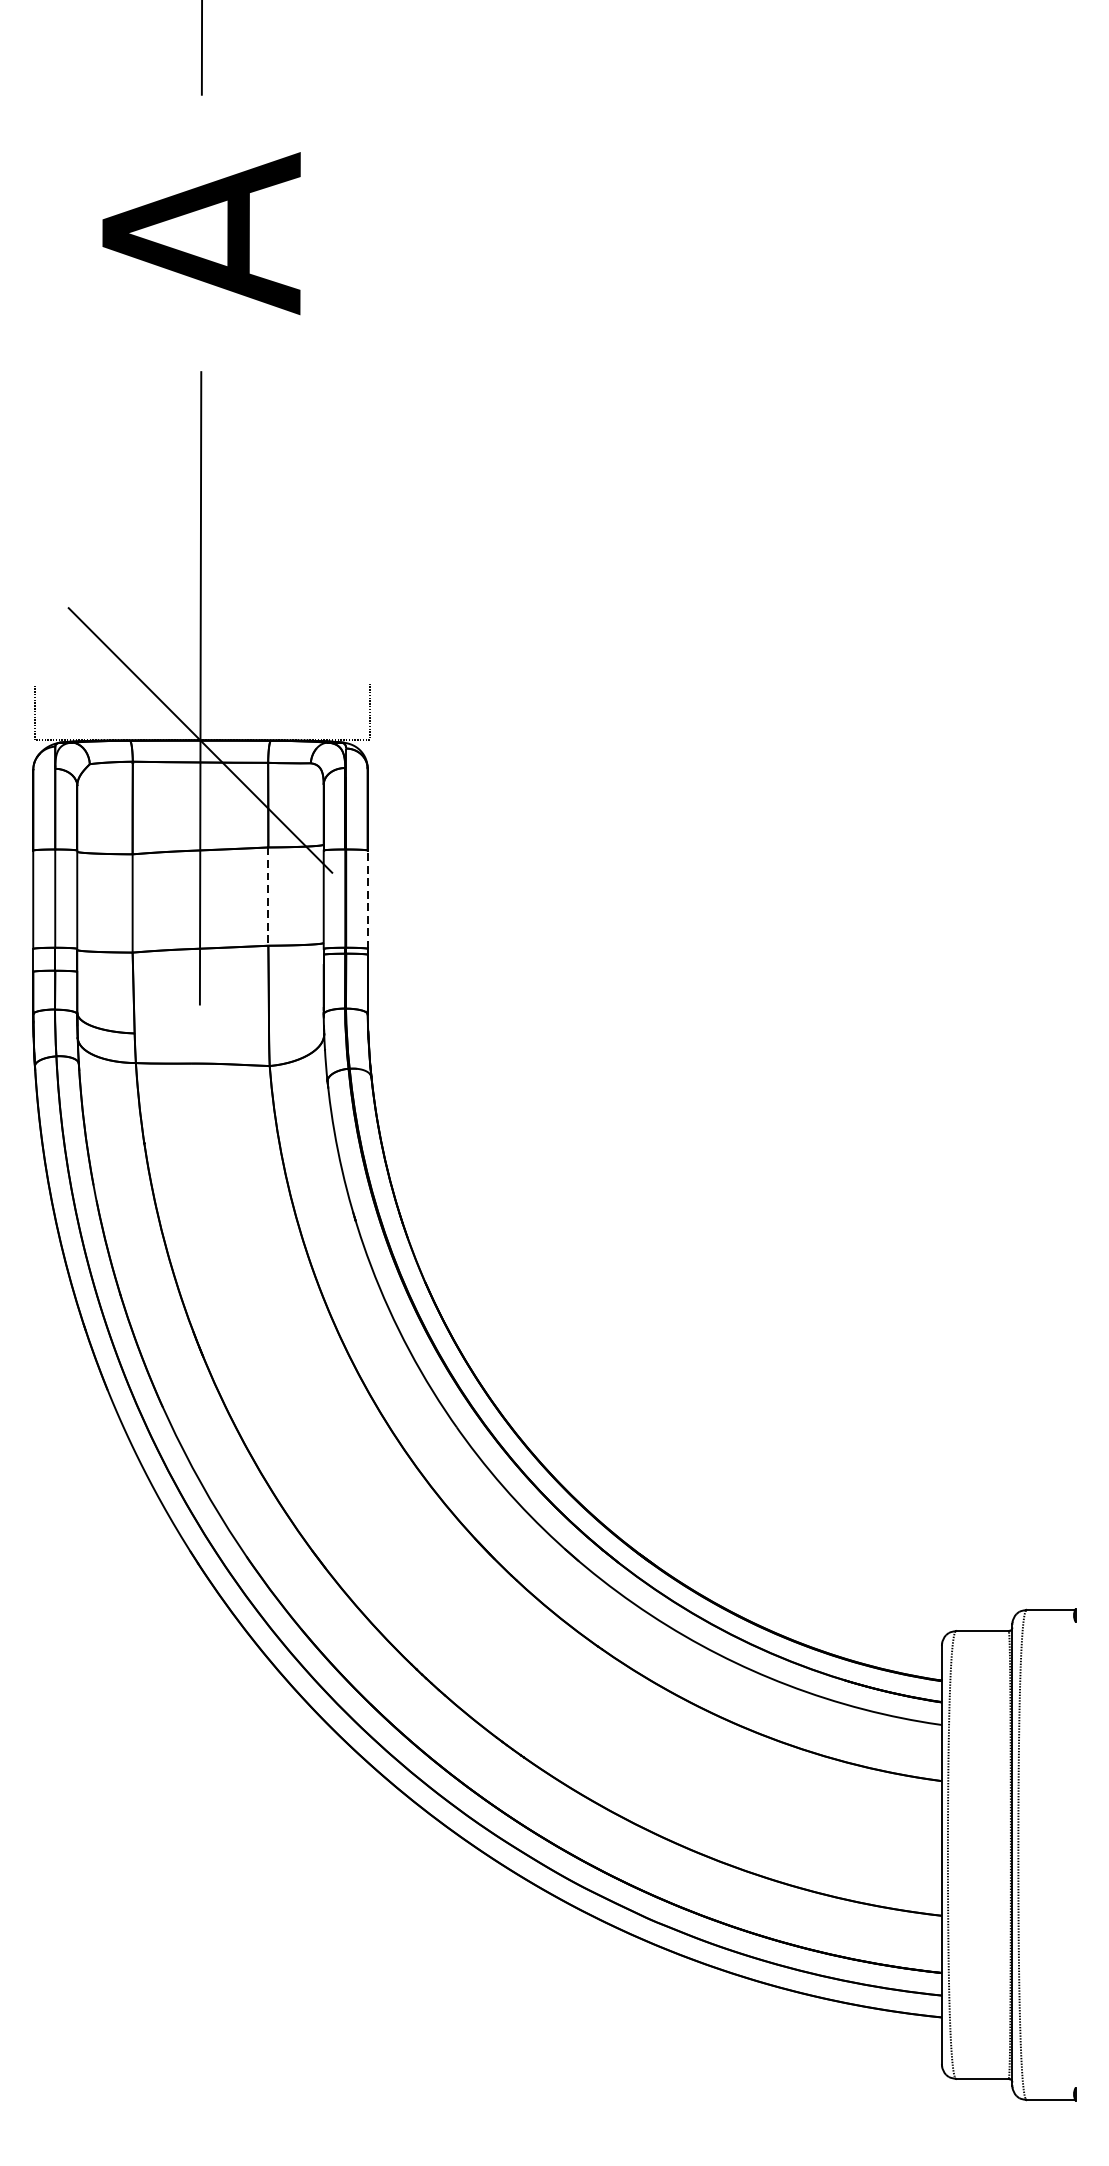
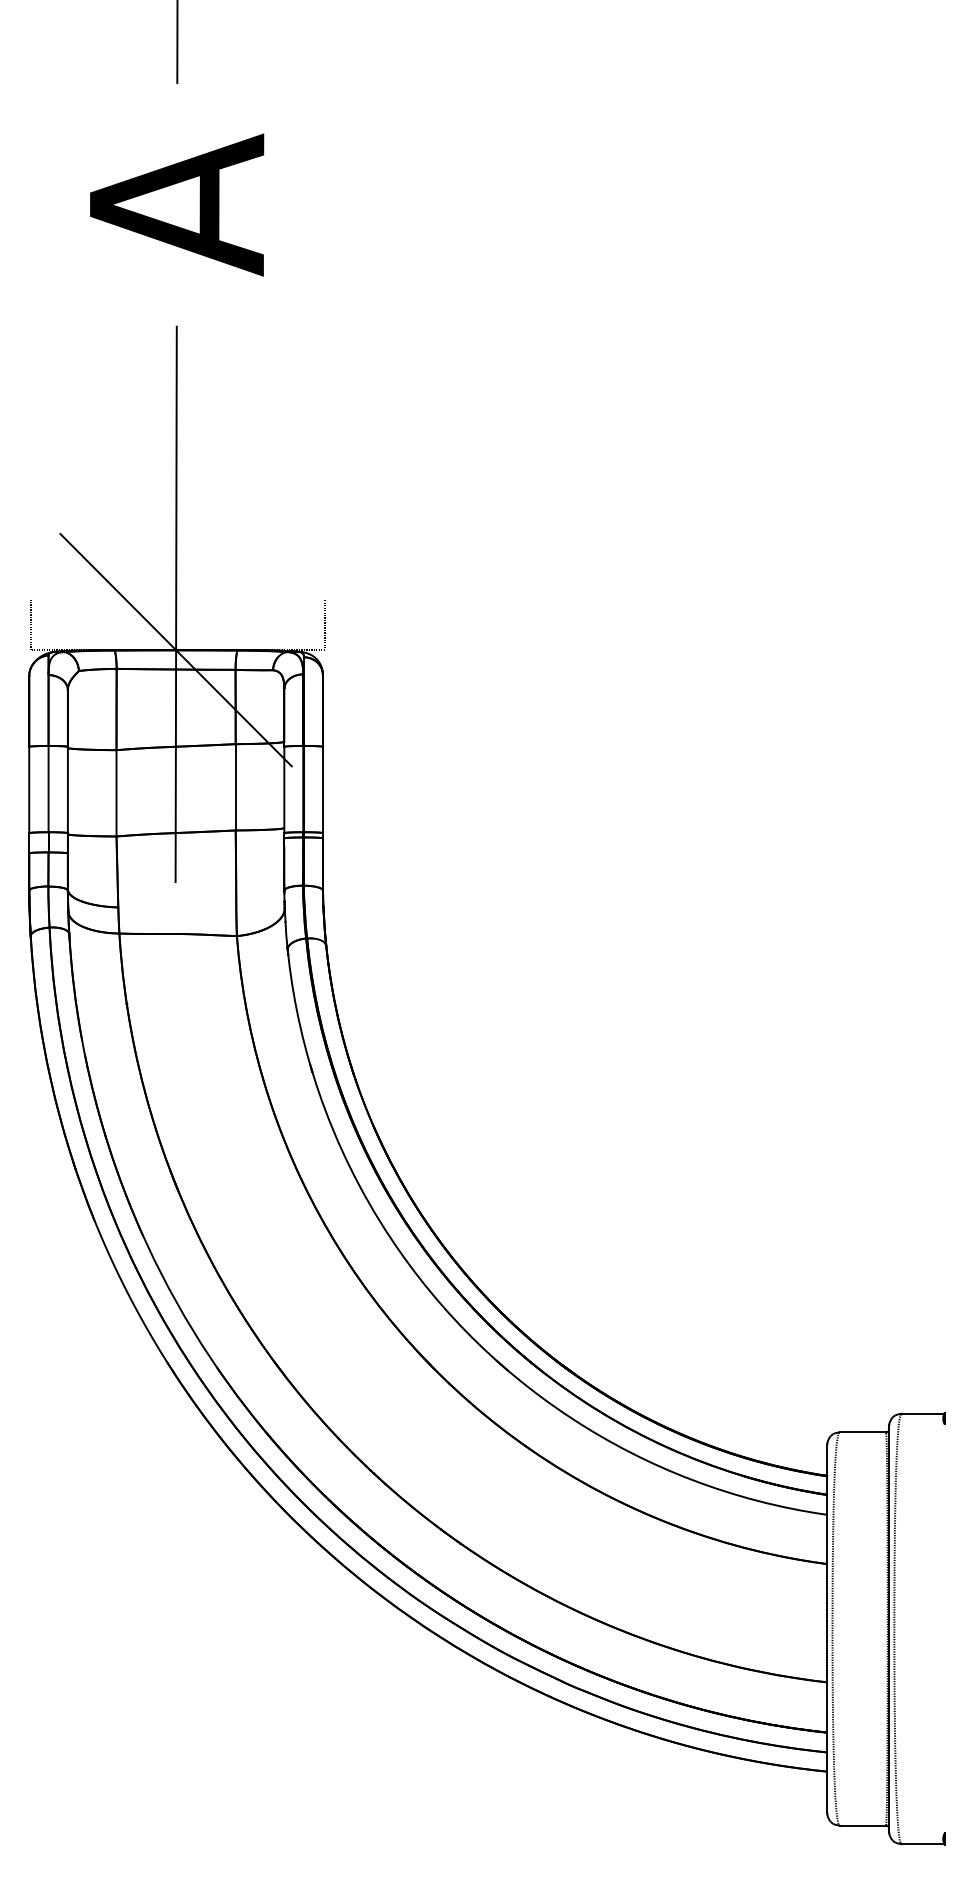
line: (268, 896) -> (235, 787), dashed -> solid
line: (367, 899) -> (322, 789), dashed -> solid

